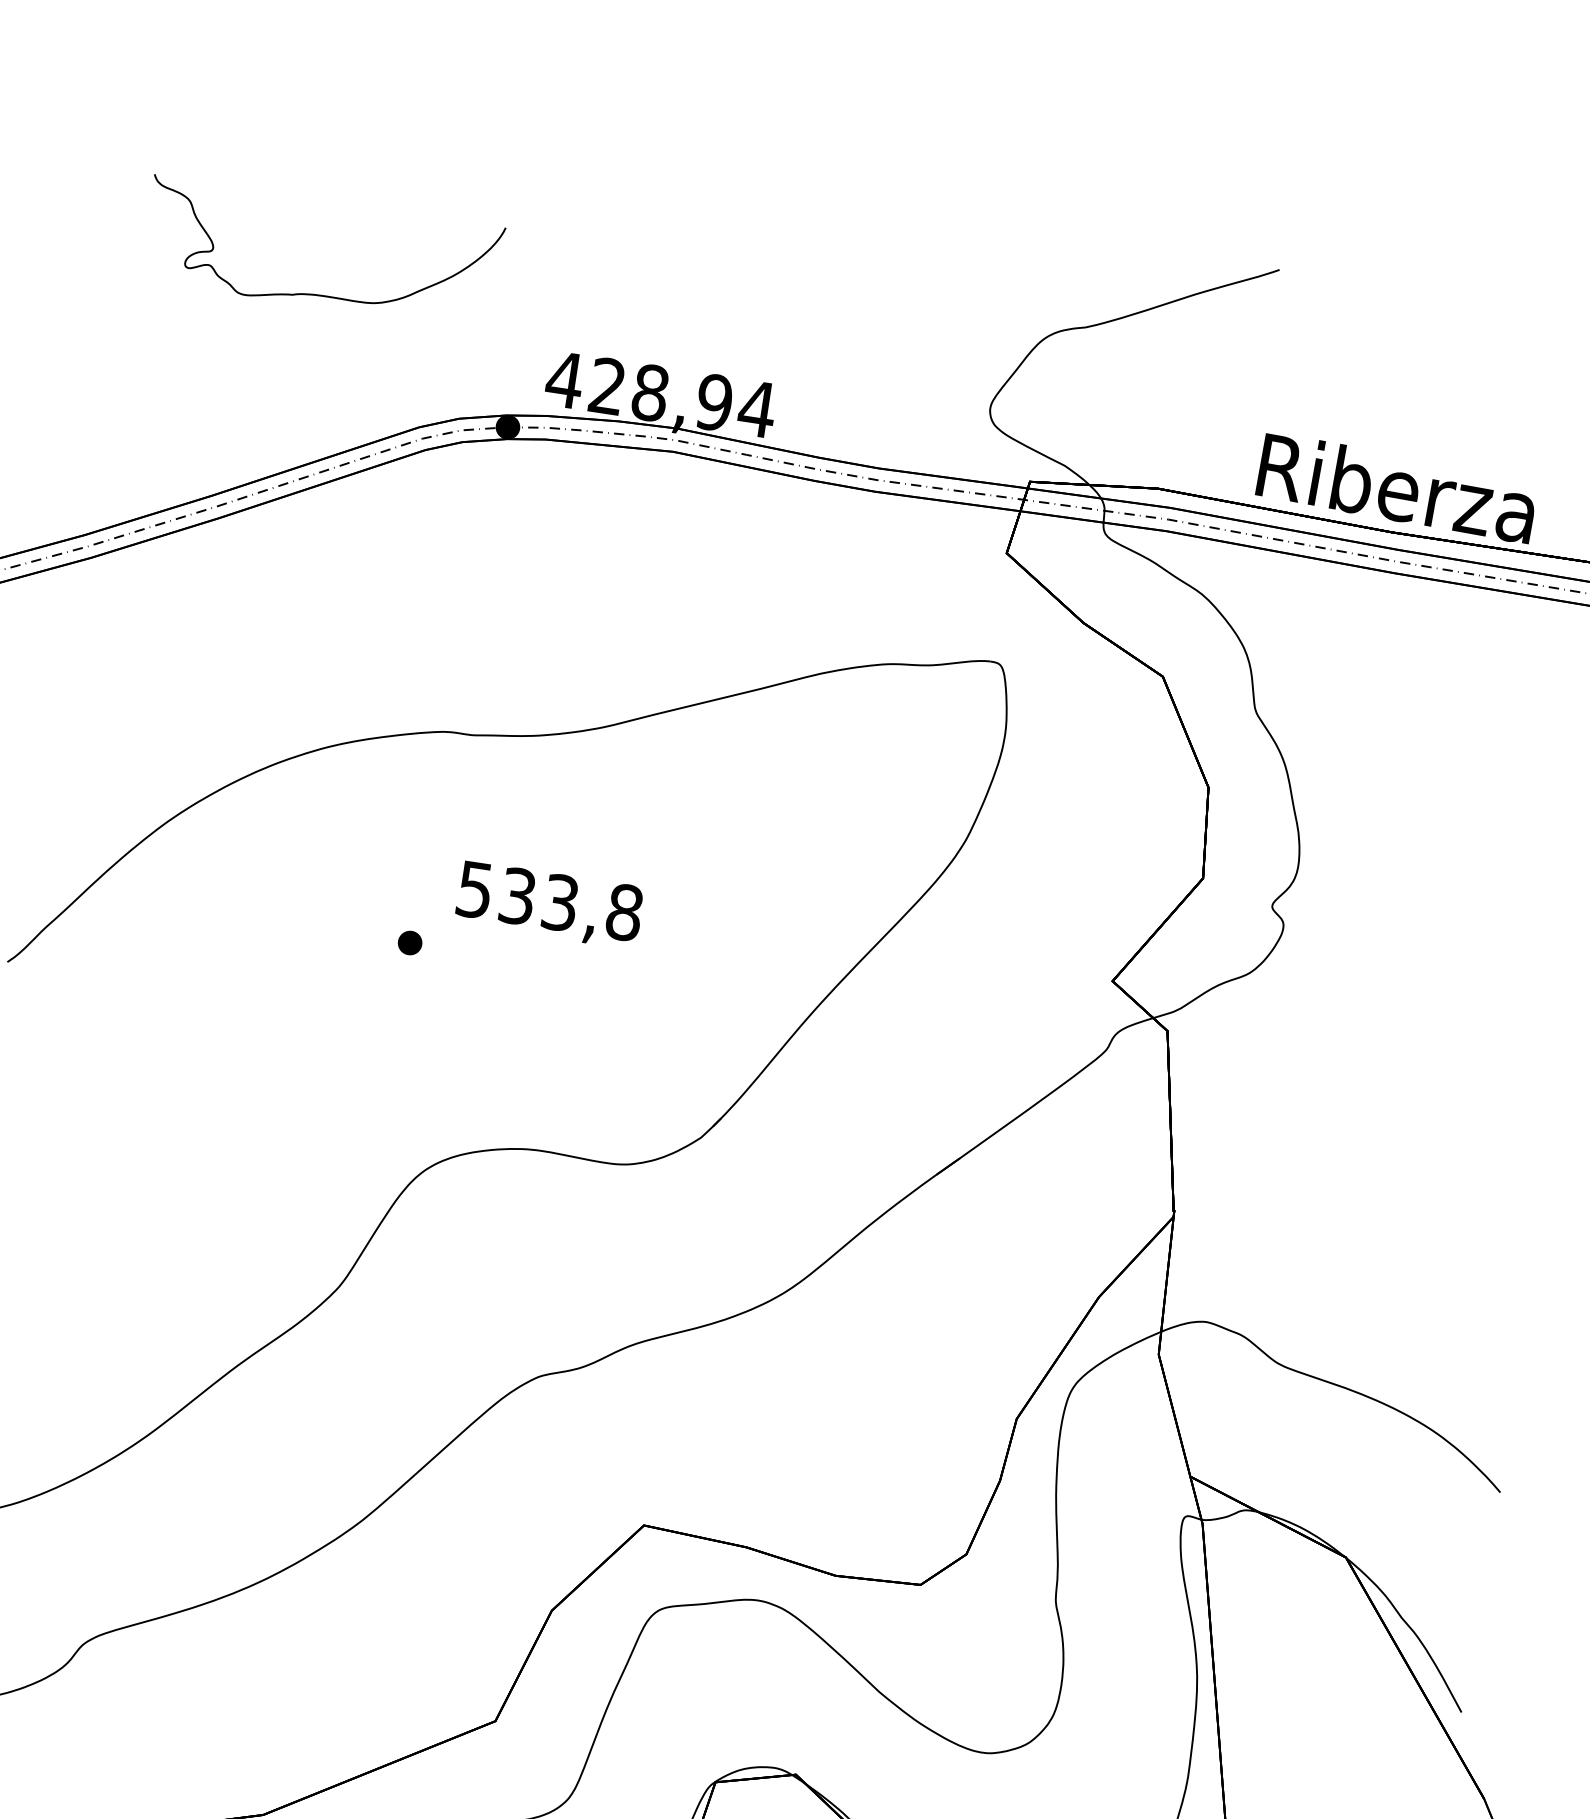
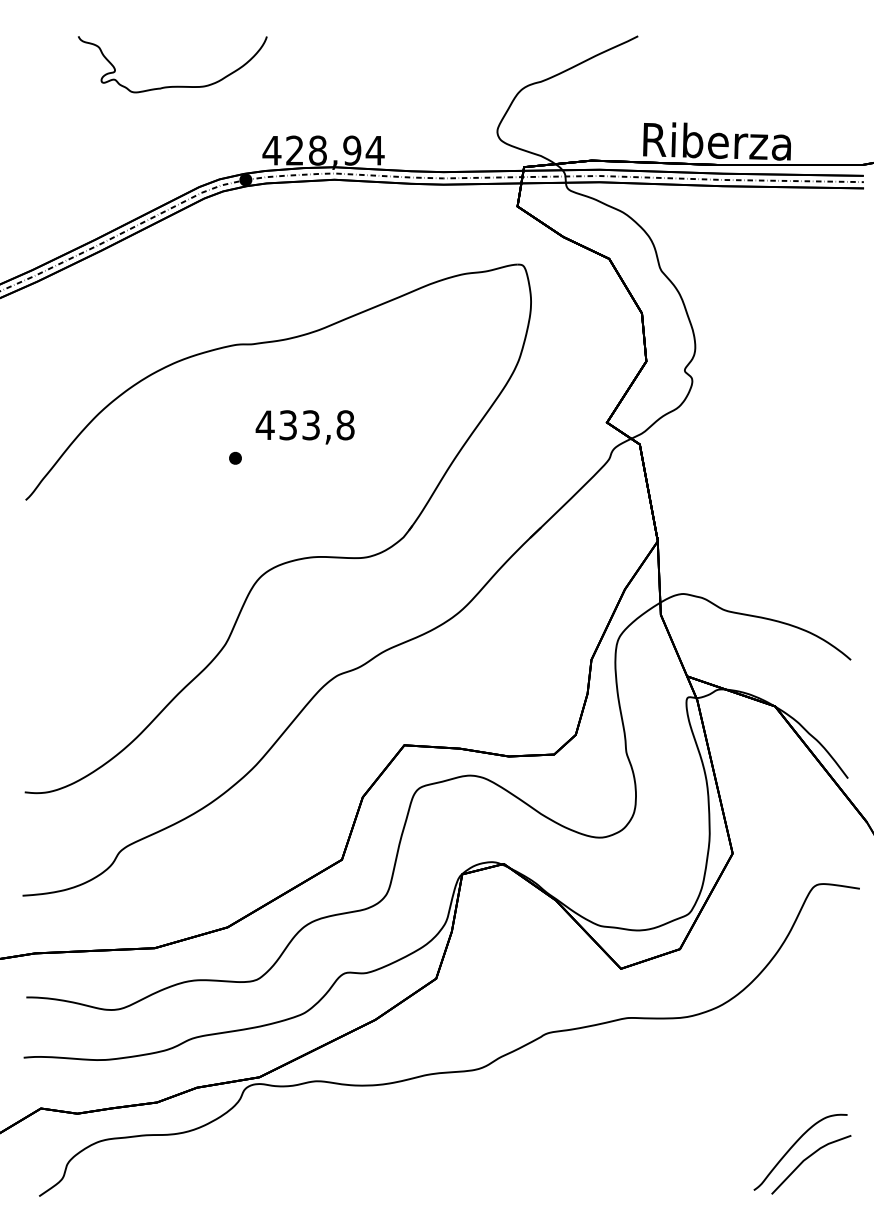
curve: (319, 293) -> (174, 85), moved
text: (473, 890) -> (264, 425), 533,8 -> 433,8

